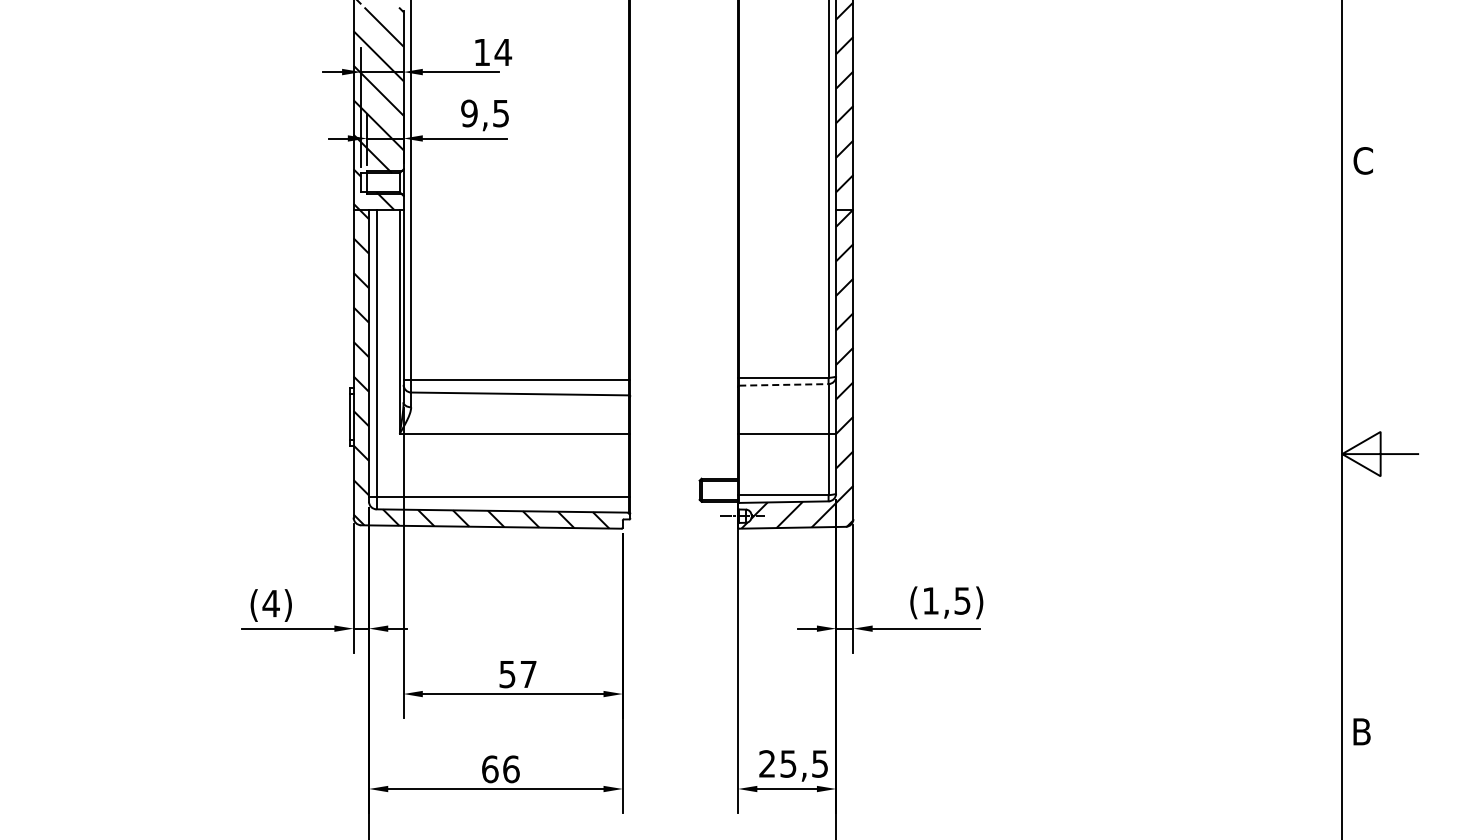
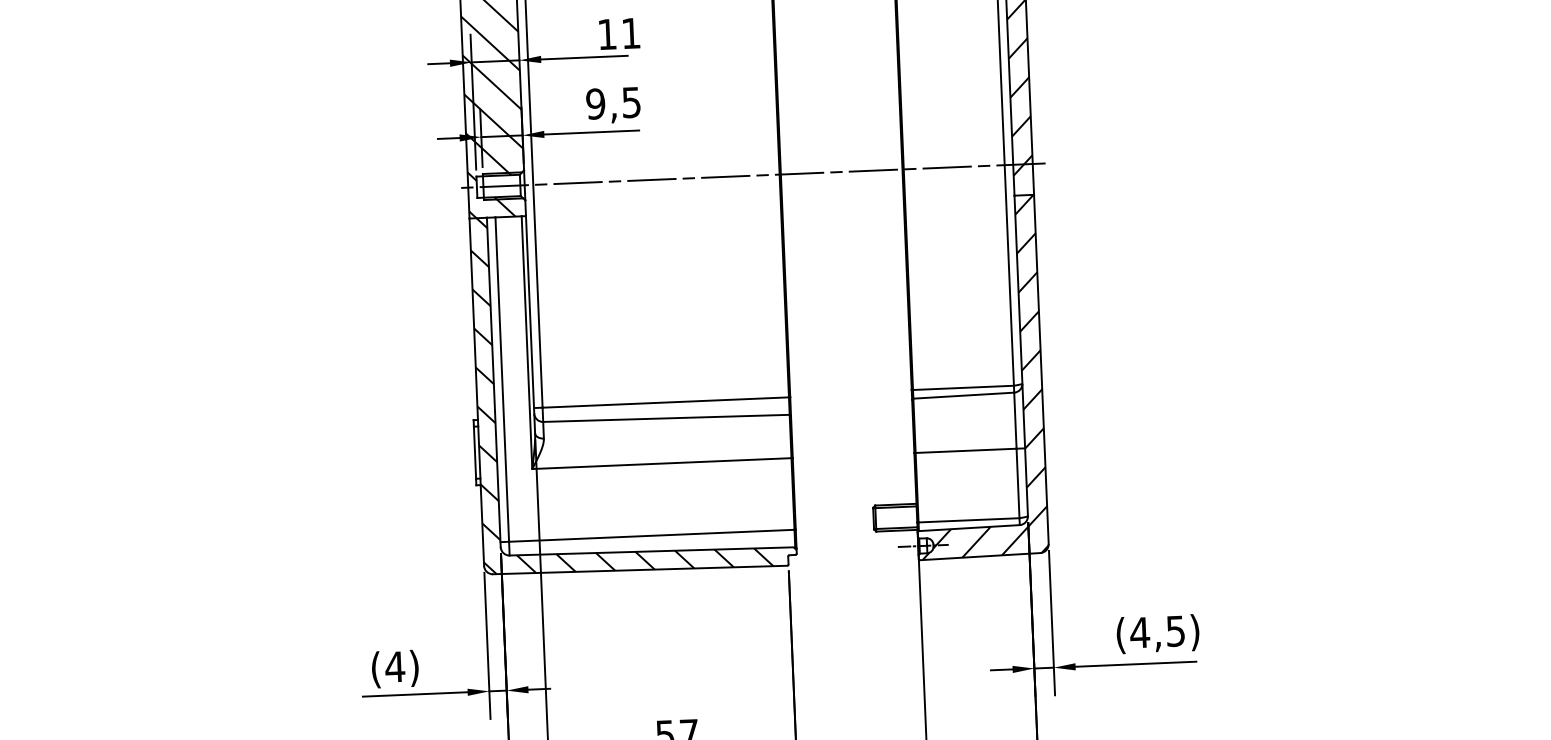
text: (503, 52) -> (631, 33), 14 -> 11
line: (602, 182) -> (749, 175), added
line: (783, 384) -> (963, 395), dashed -> solid
text: (930, 600) -> (1139, 632), (1,5) -> (4,5)

